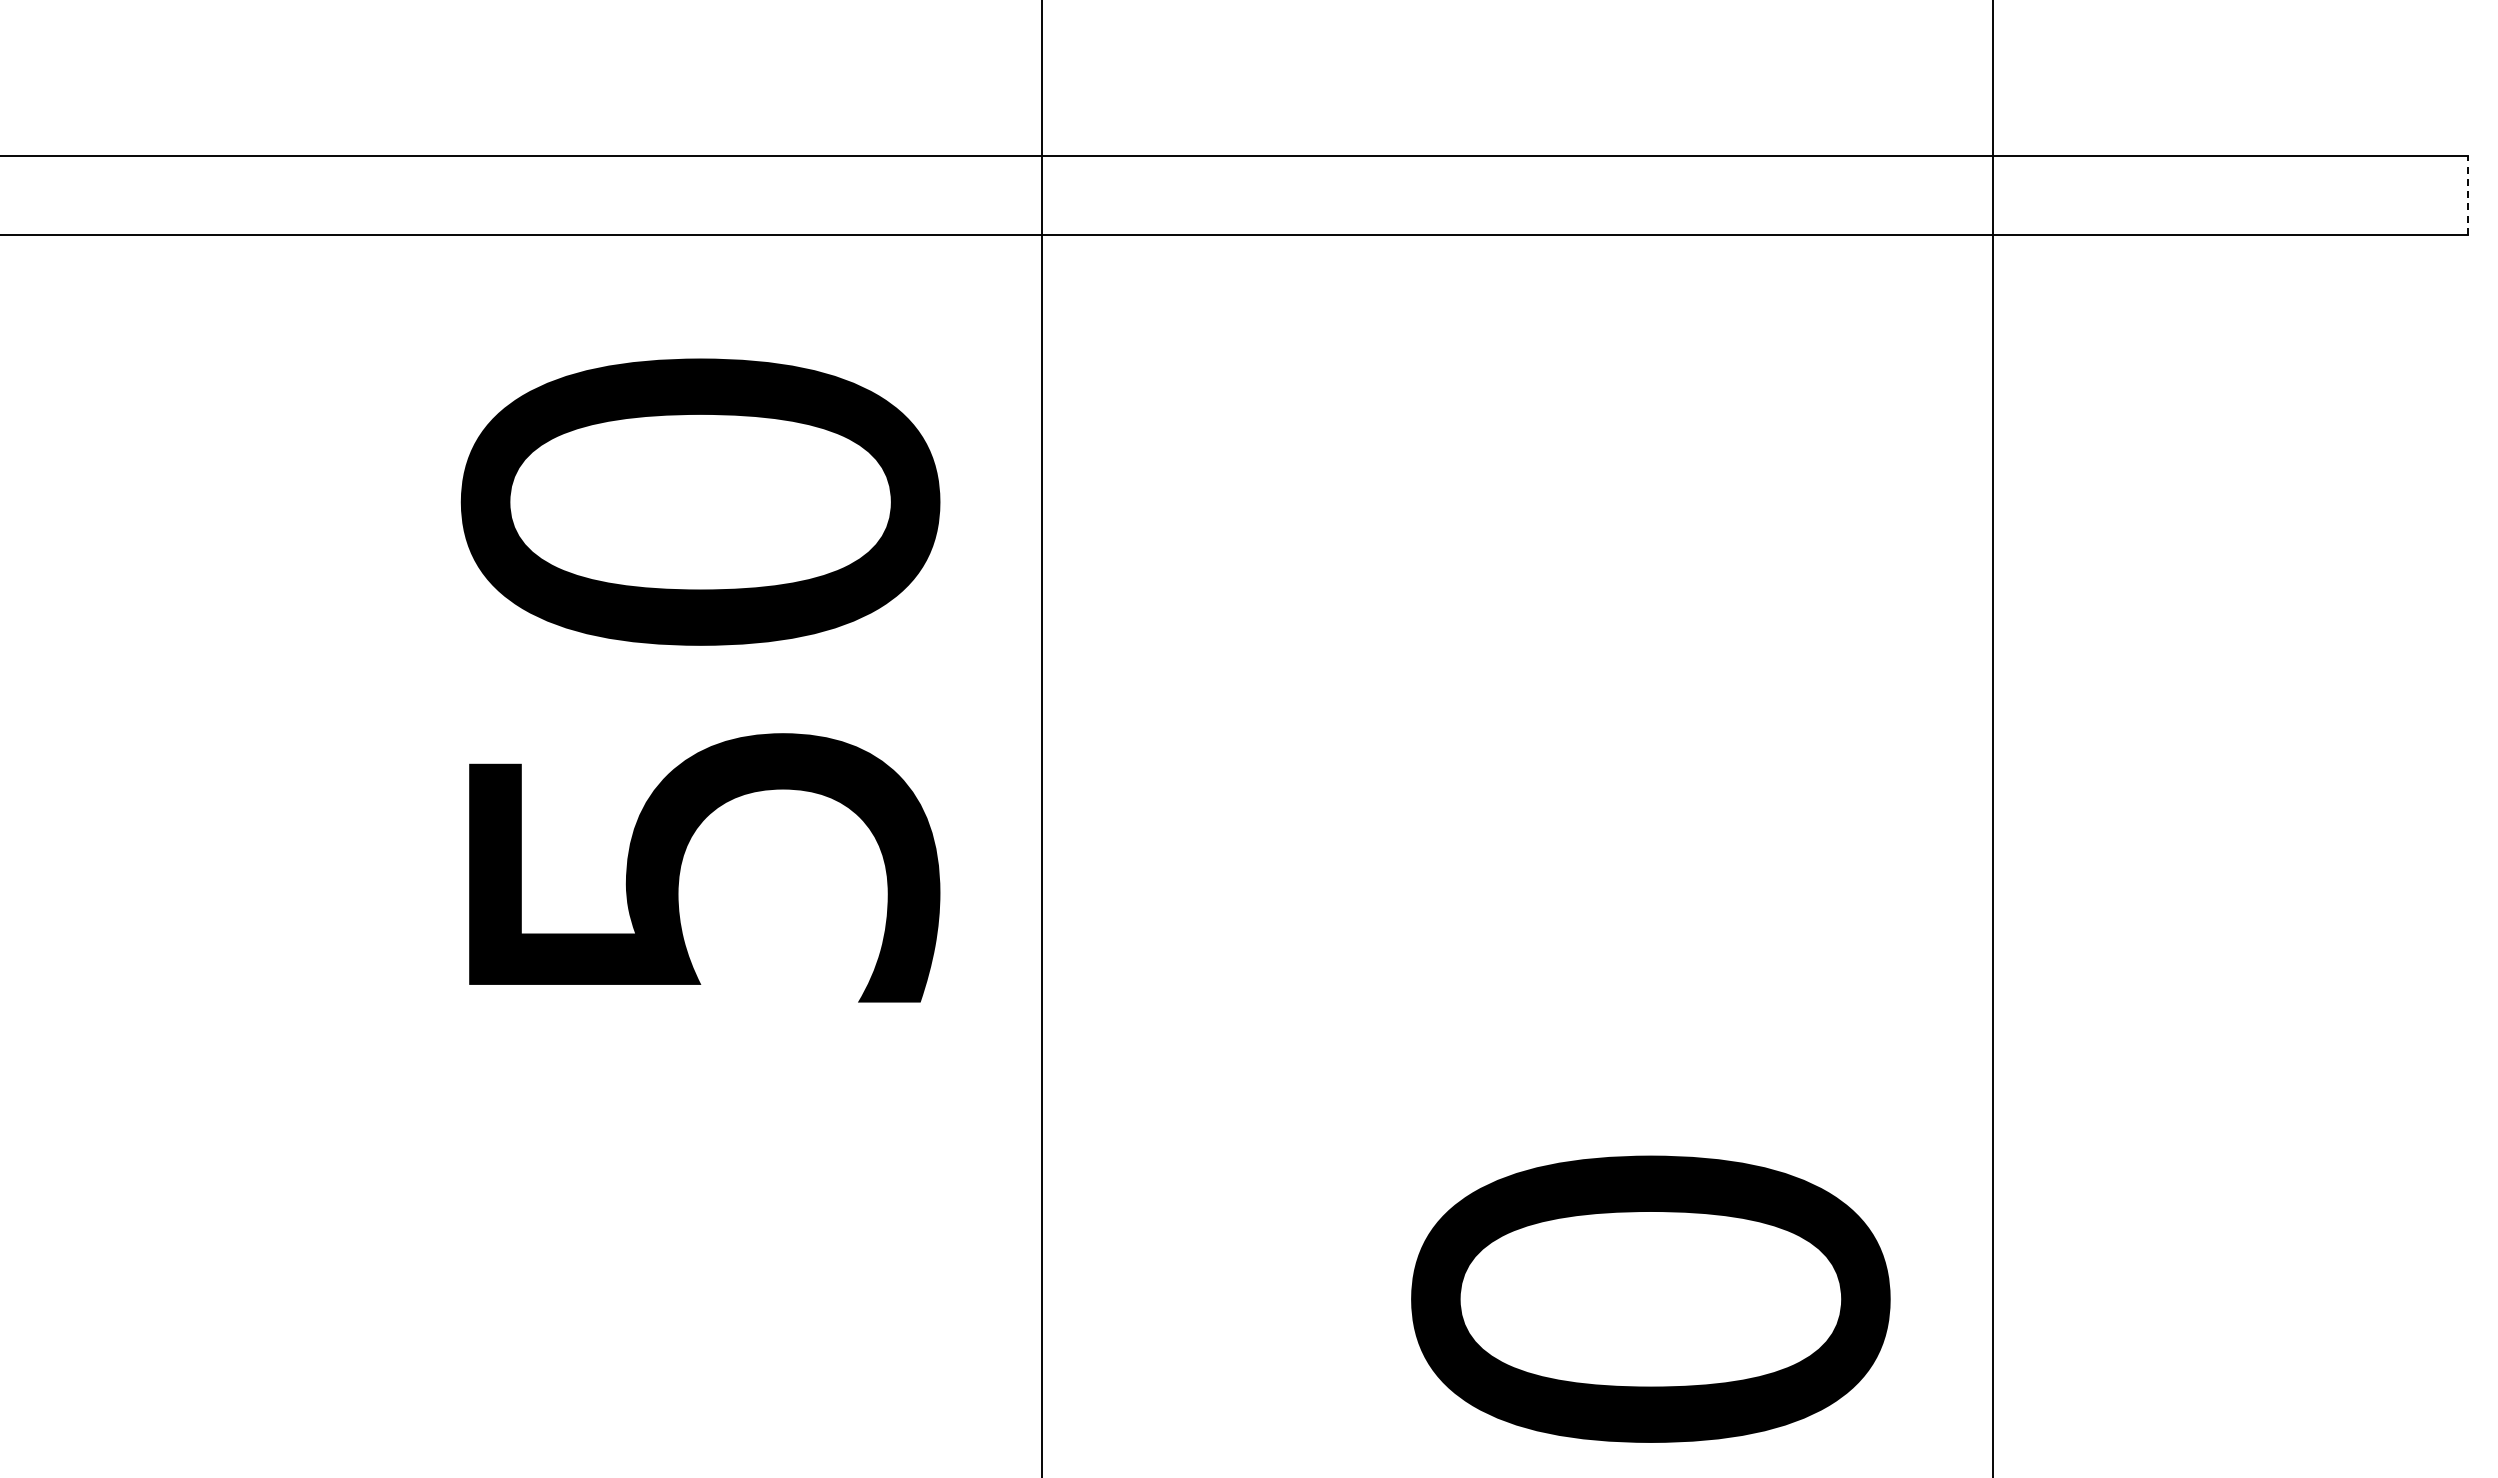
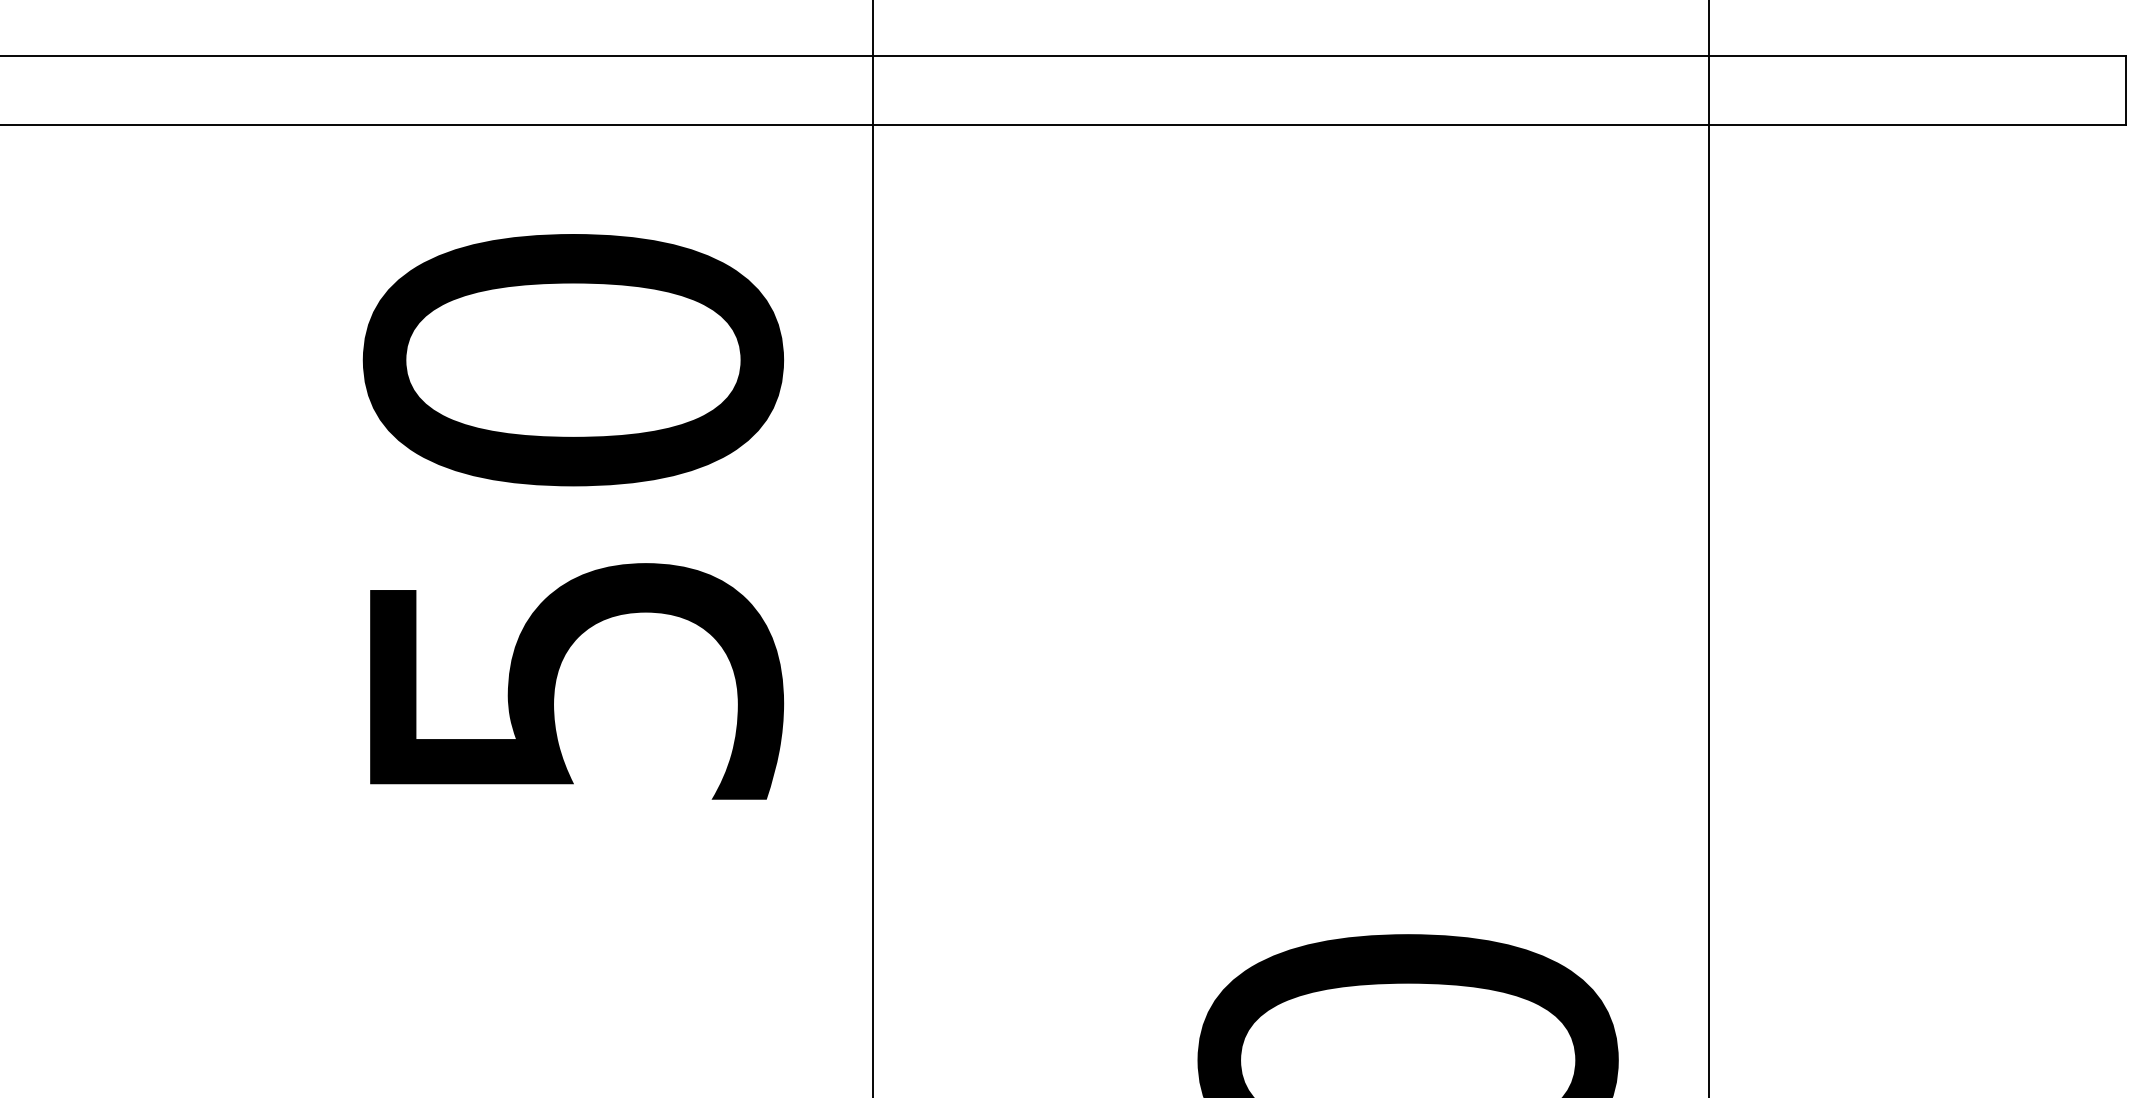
line: (2468, 195) -> (2126, 90), dashed -> solid

